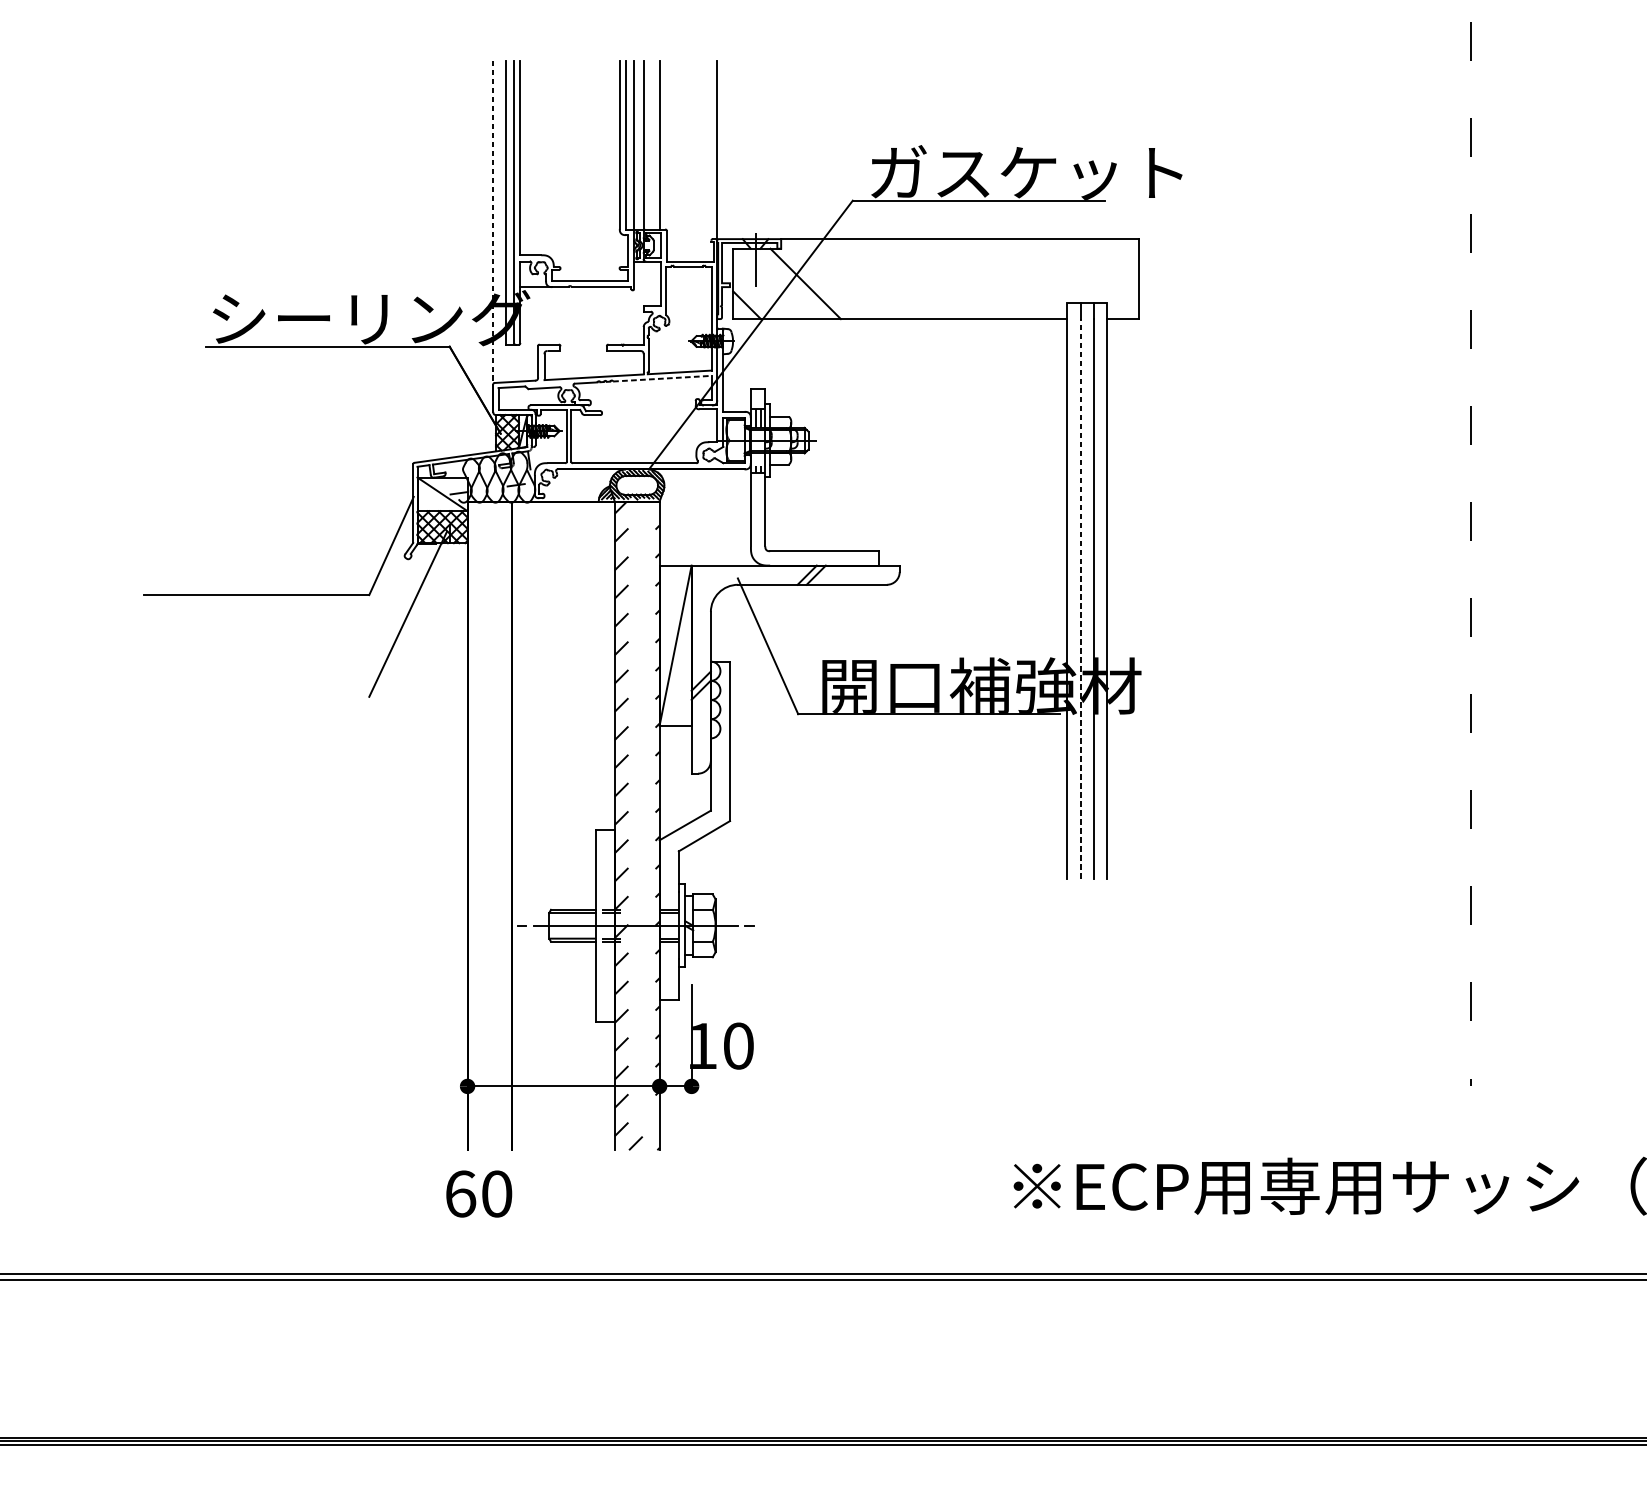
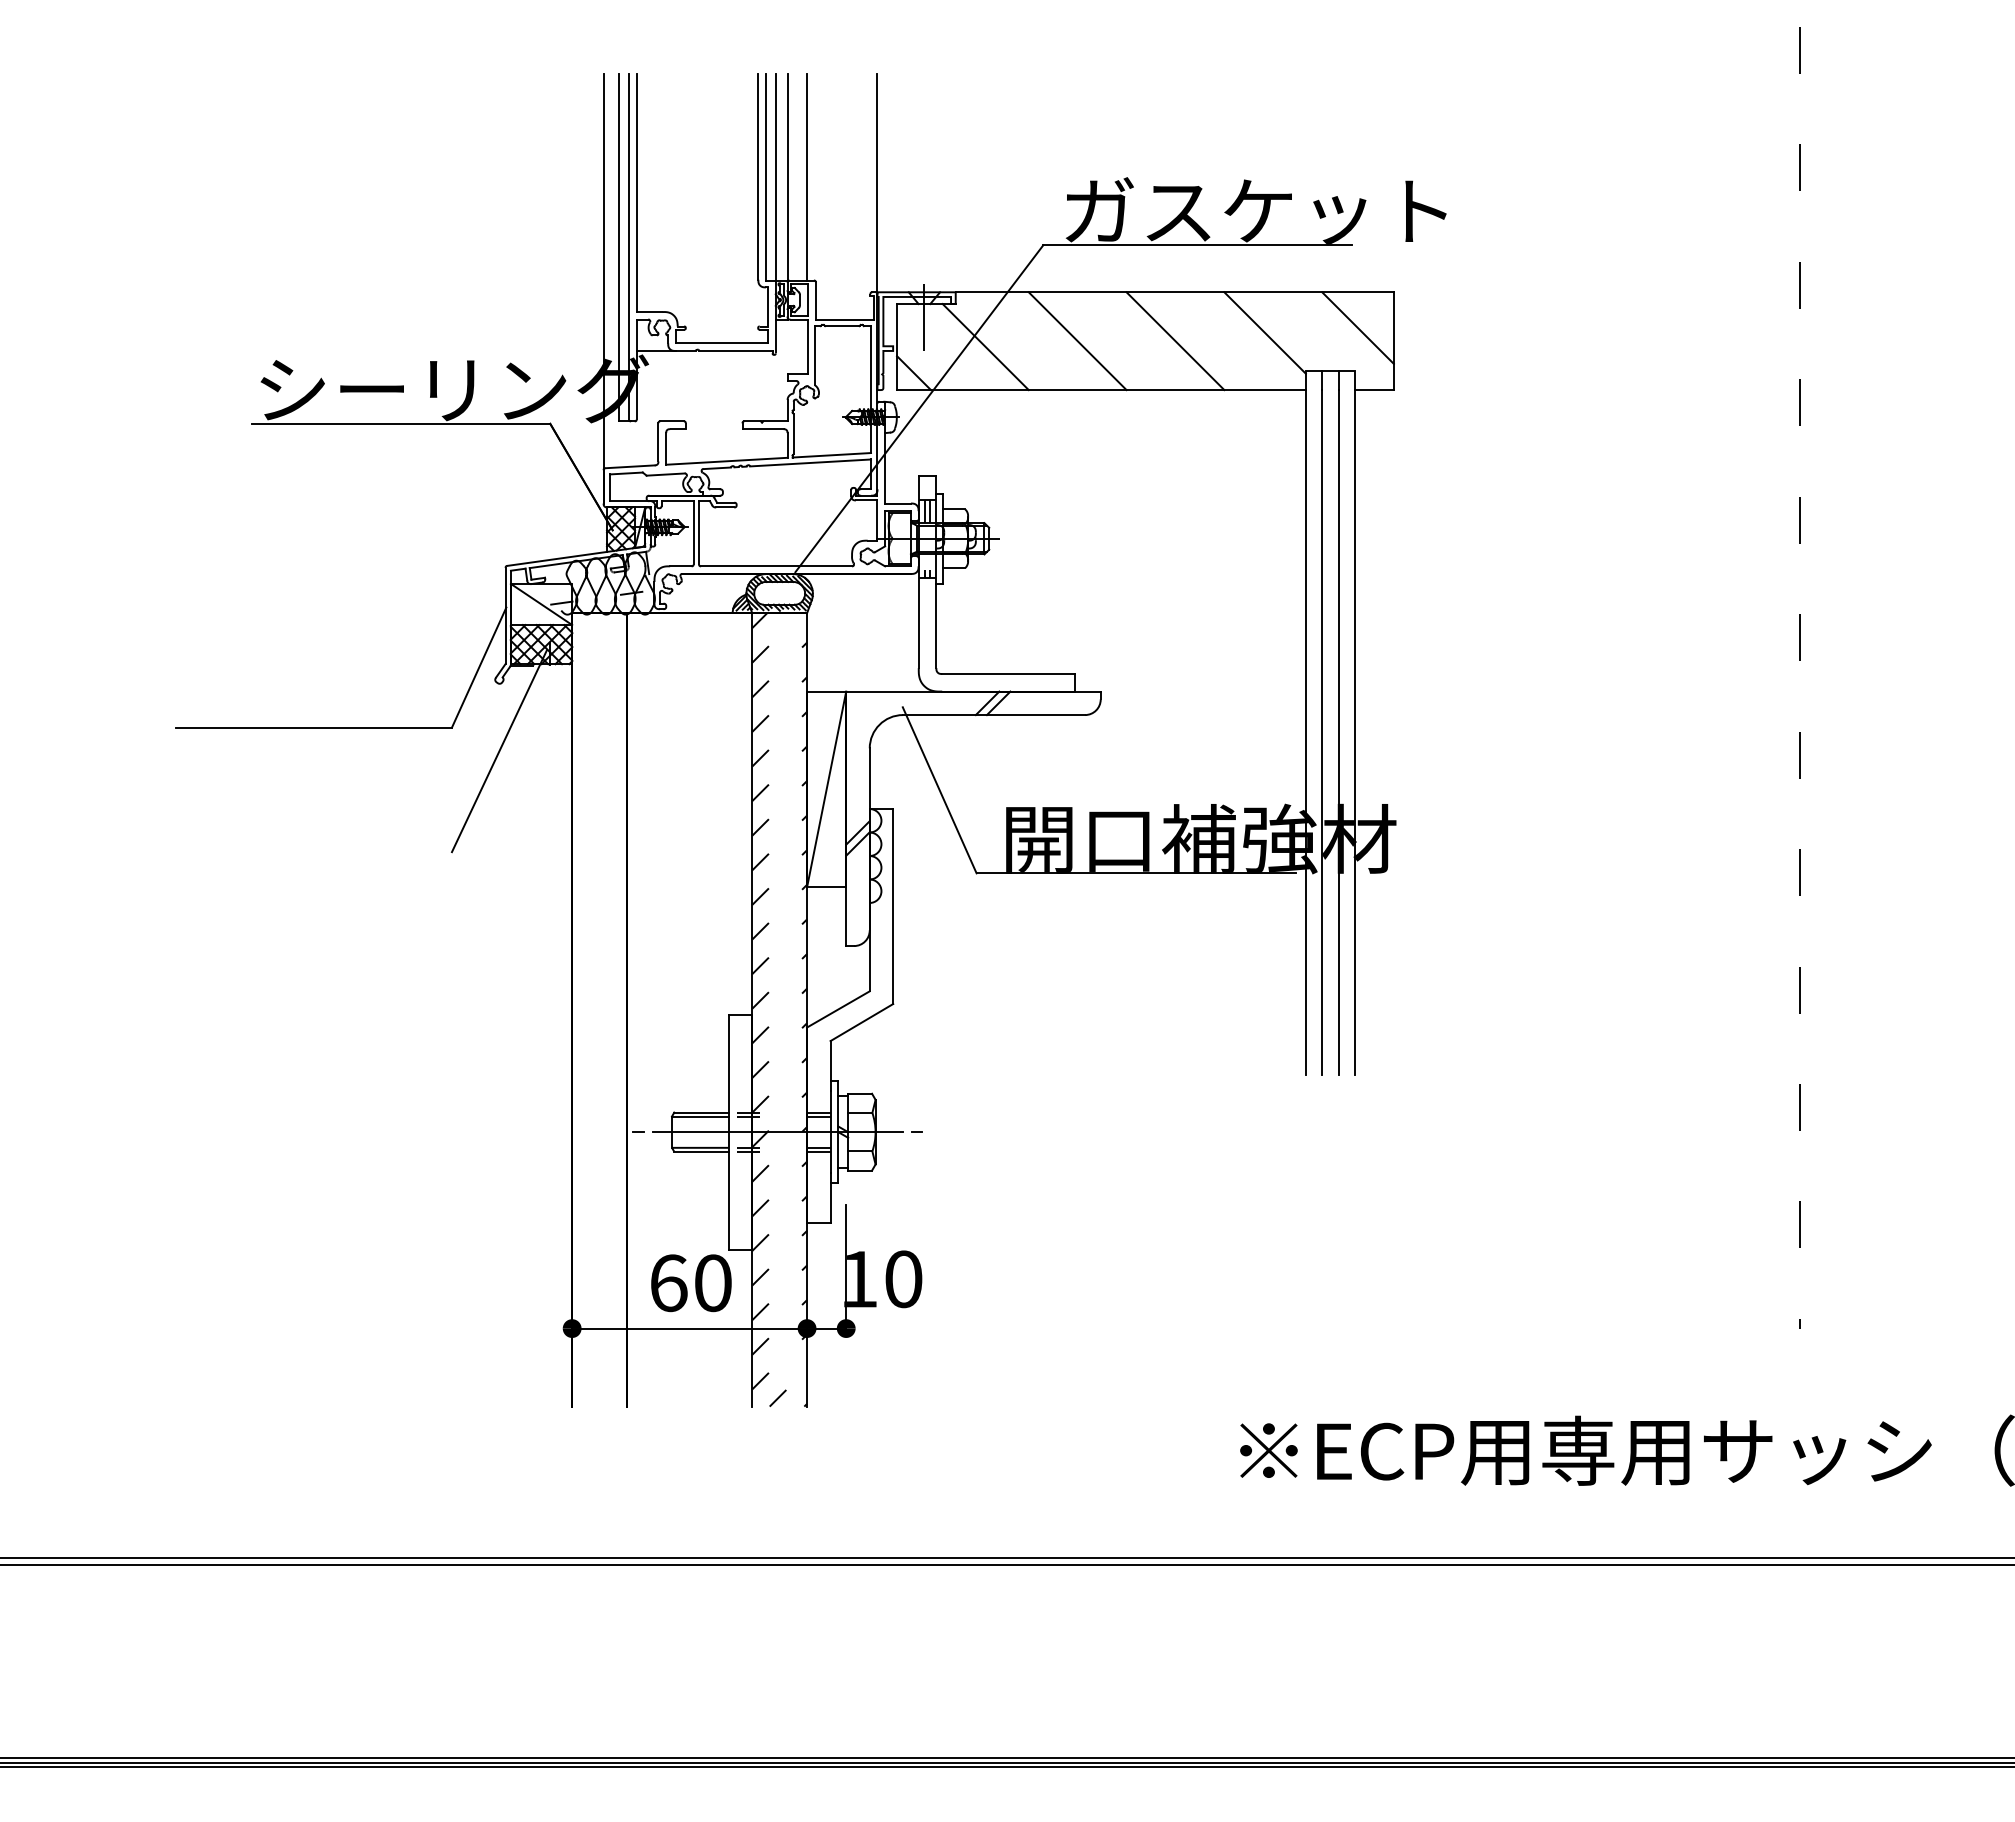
line: (493, 222) -> (603, 272), dashed -> solid
line: (1109, 267) -> (1357, 327), added
line: (1033, 272) -> (1264, 332), added
line: (880, 279) -> (1077, 341), added
line: (960, 279) -> (1175, 341), added
line: (662, 378) -> (810, 462), dashed -> solid
line: (1081, 598) -> (1322, 731), dashed -> solid
text: (479, 1194) -> (691, 1283), moved

